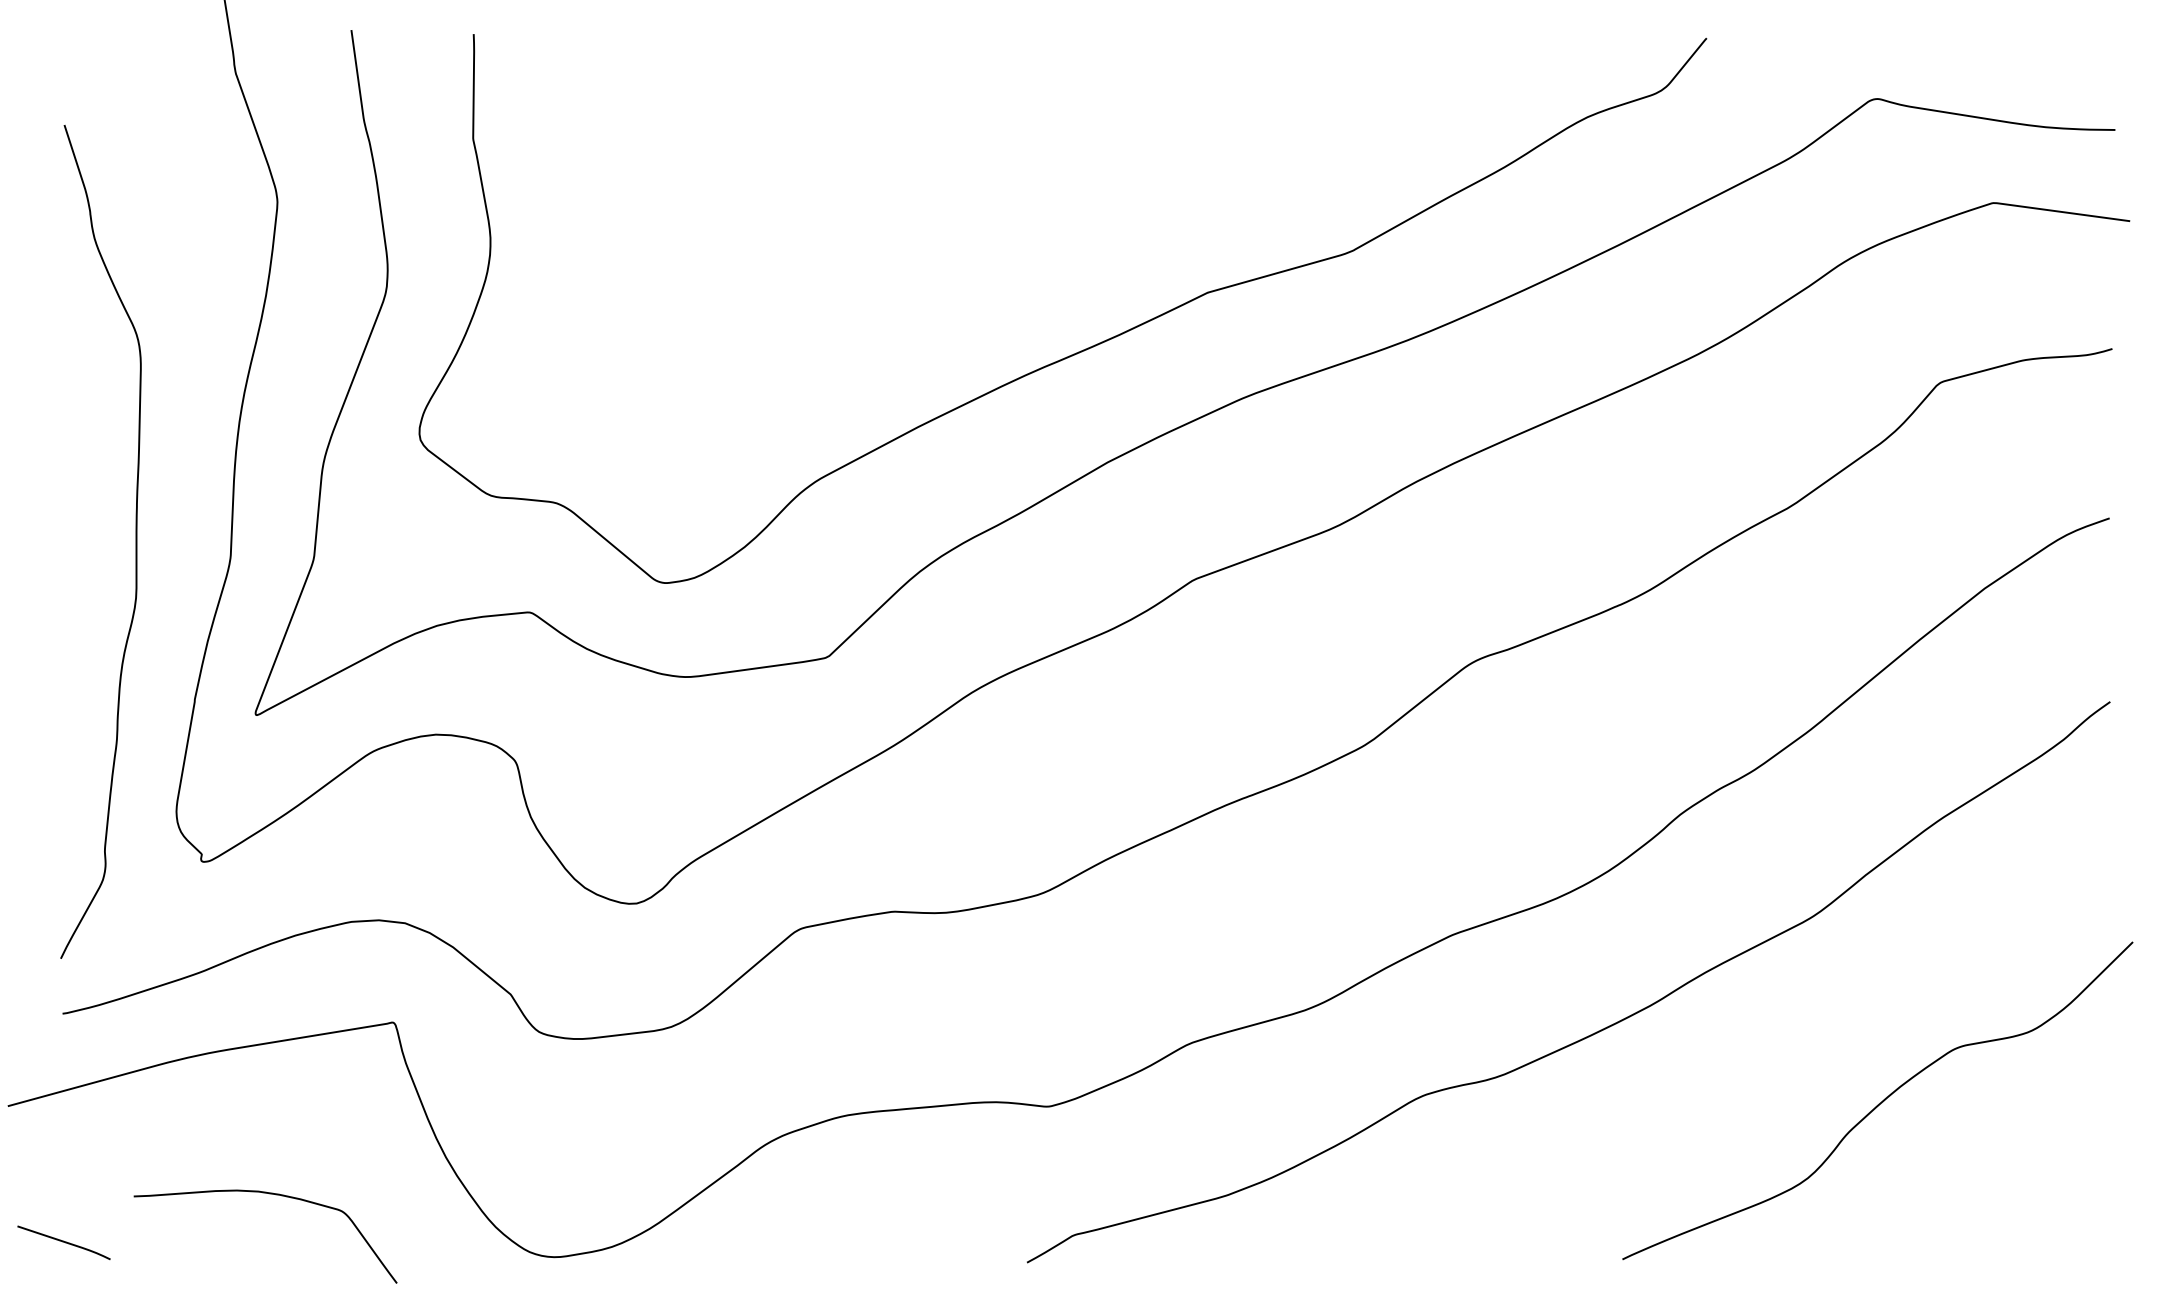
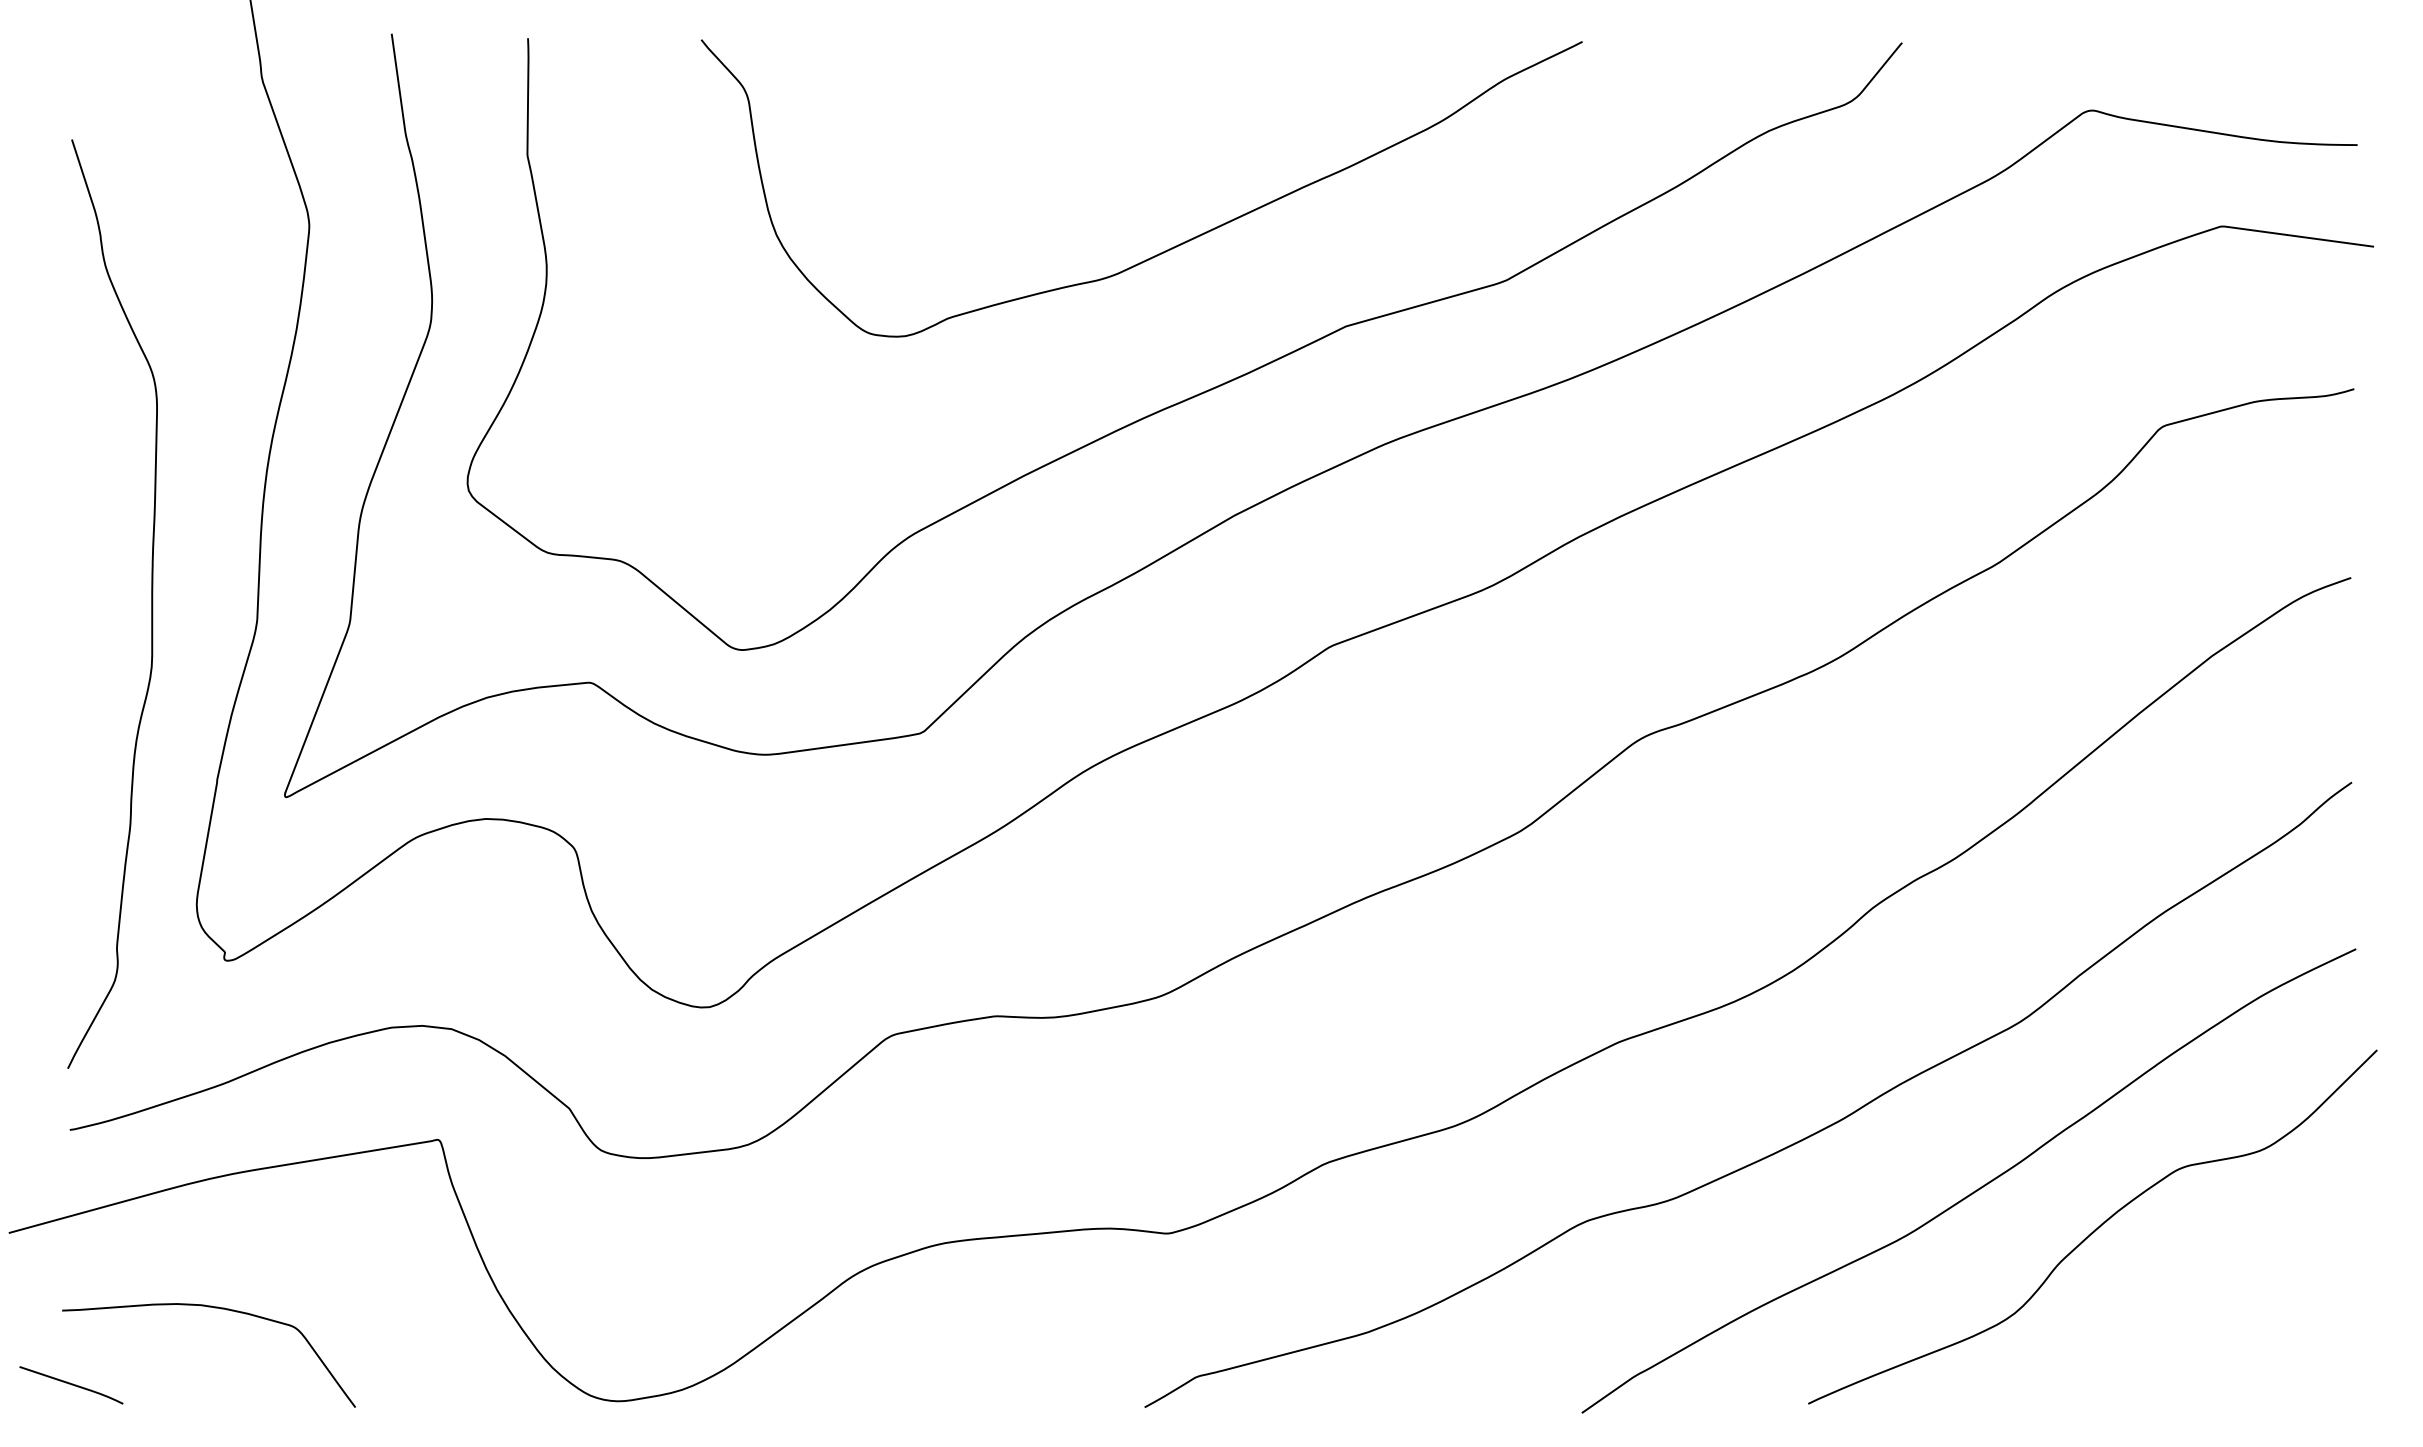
curve: (1051, 221) -> (1171, 247), added
curve: (1773, 1067) -> (1976, 1189), added
curve: (270, 1194) -> (214, 1308), moved

